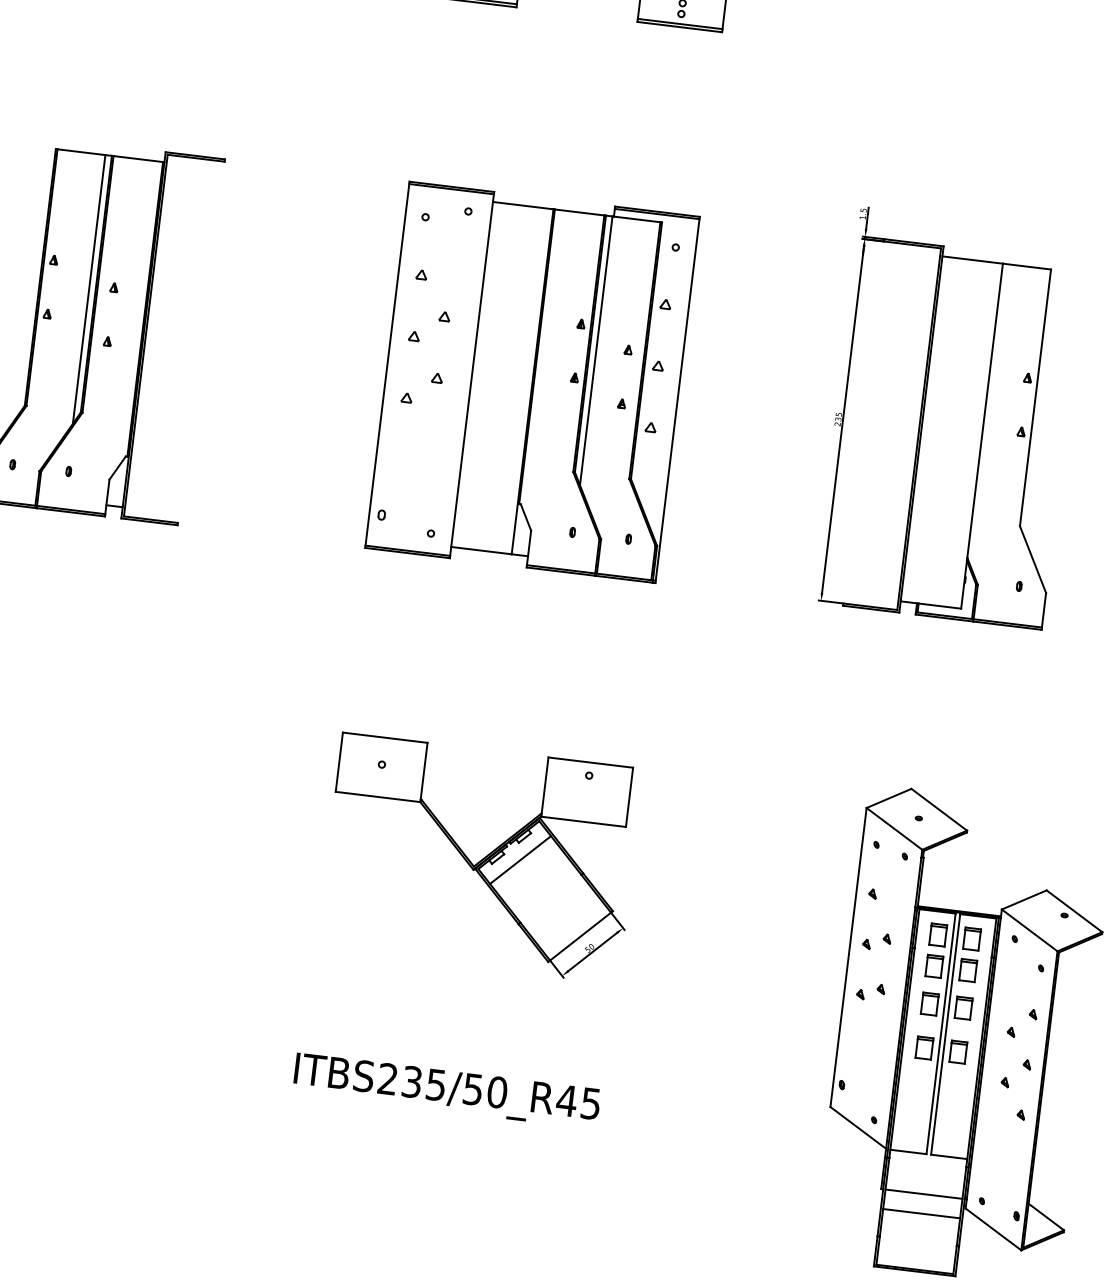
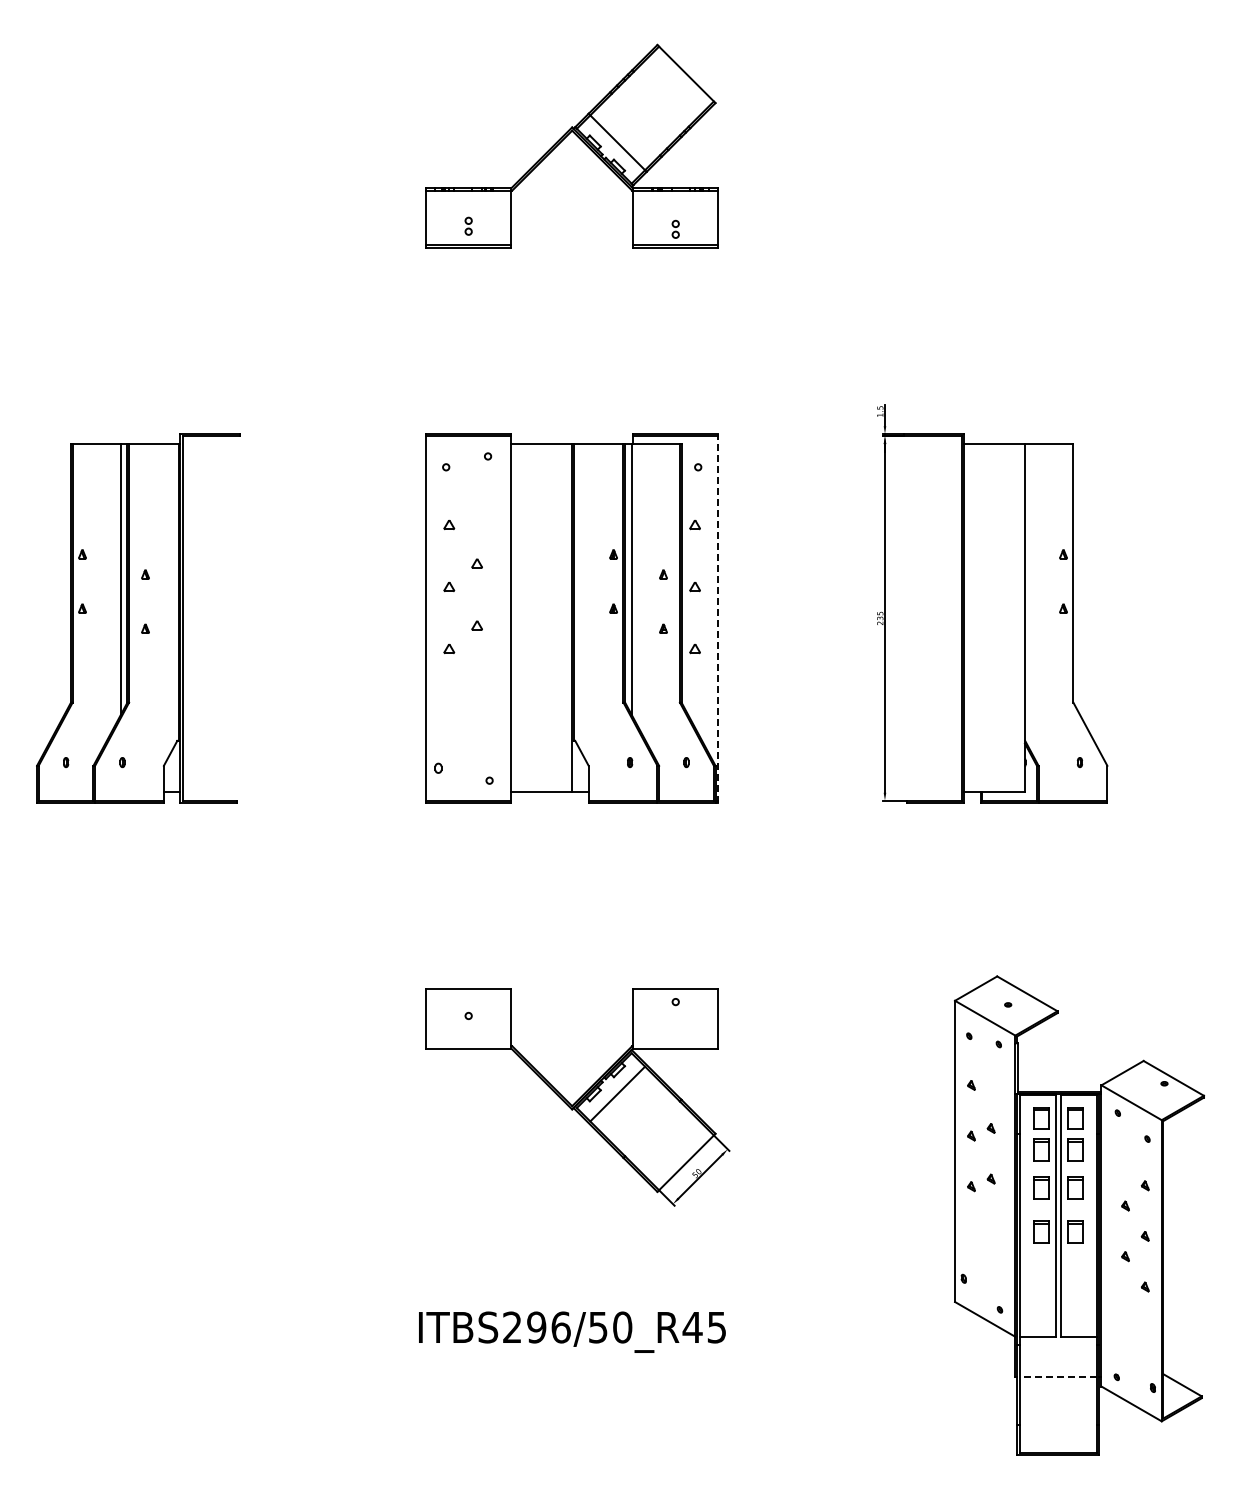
line: (677, 399) -> (718, 617), solid -> dashed
text: (423, 1083) -> (548, 1327), ITBS235/50_R45 -> ITBS296/50_R45
line: (924, 1194) -> (1058, 1377), solid -> dashed
line: (921, 1213) -> (1058, 1396), removed

